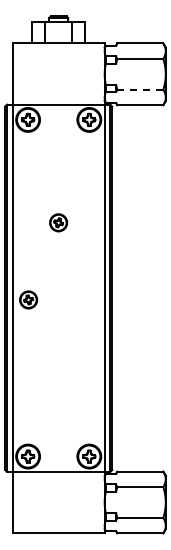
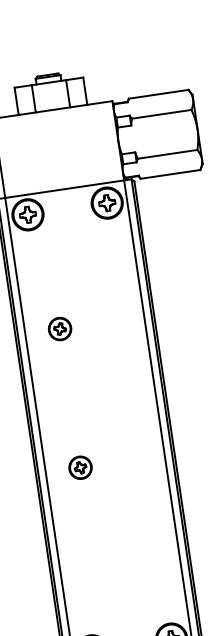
line: (139, 89) -> (166, 154), dashed -> solid
part: (58, 222) -> (59, 328), moved
part: (28, 299) -> (80, 467), moved

